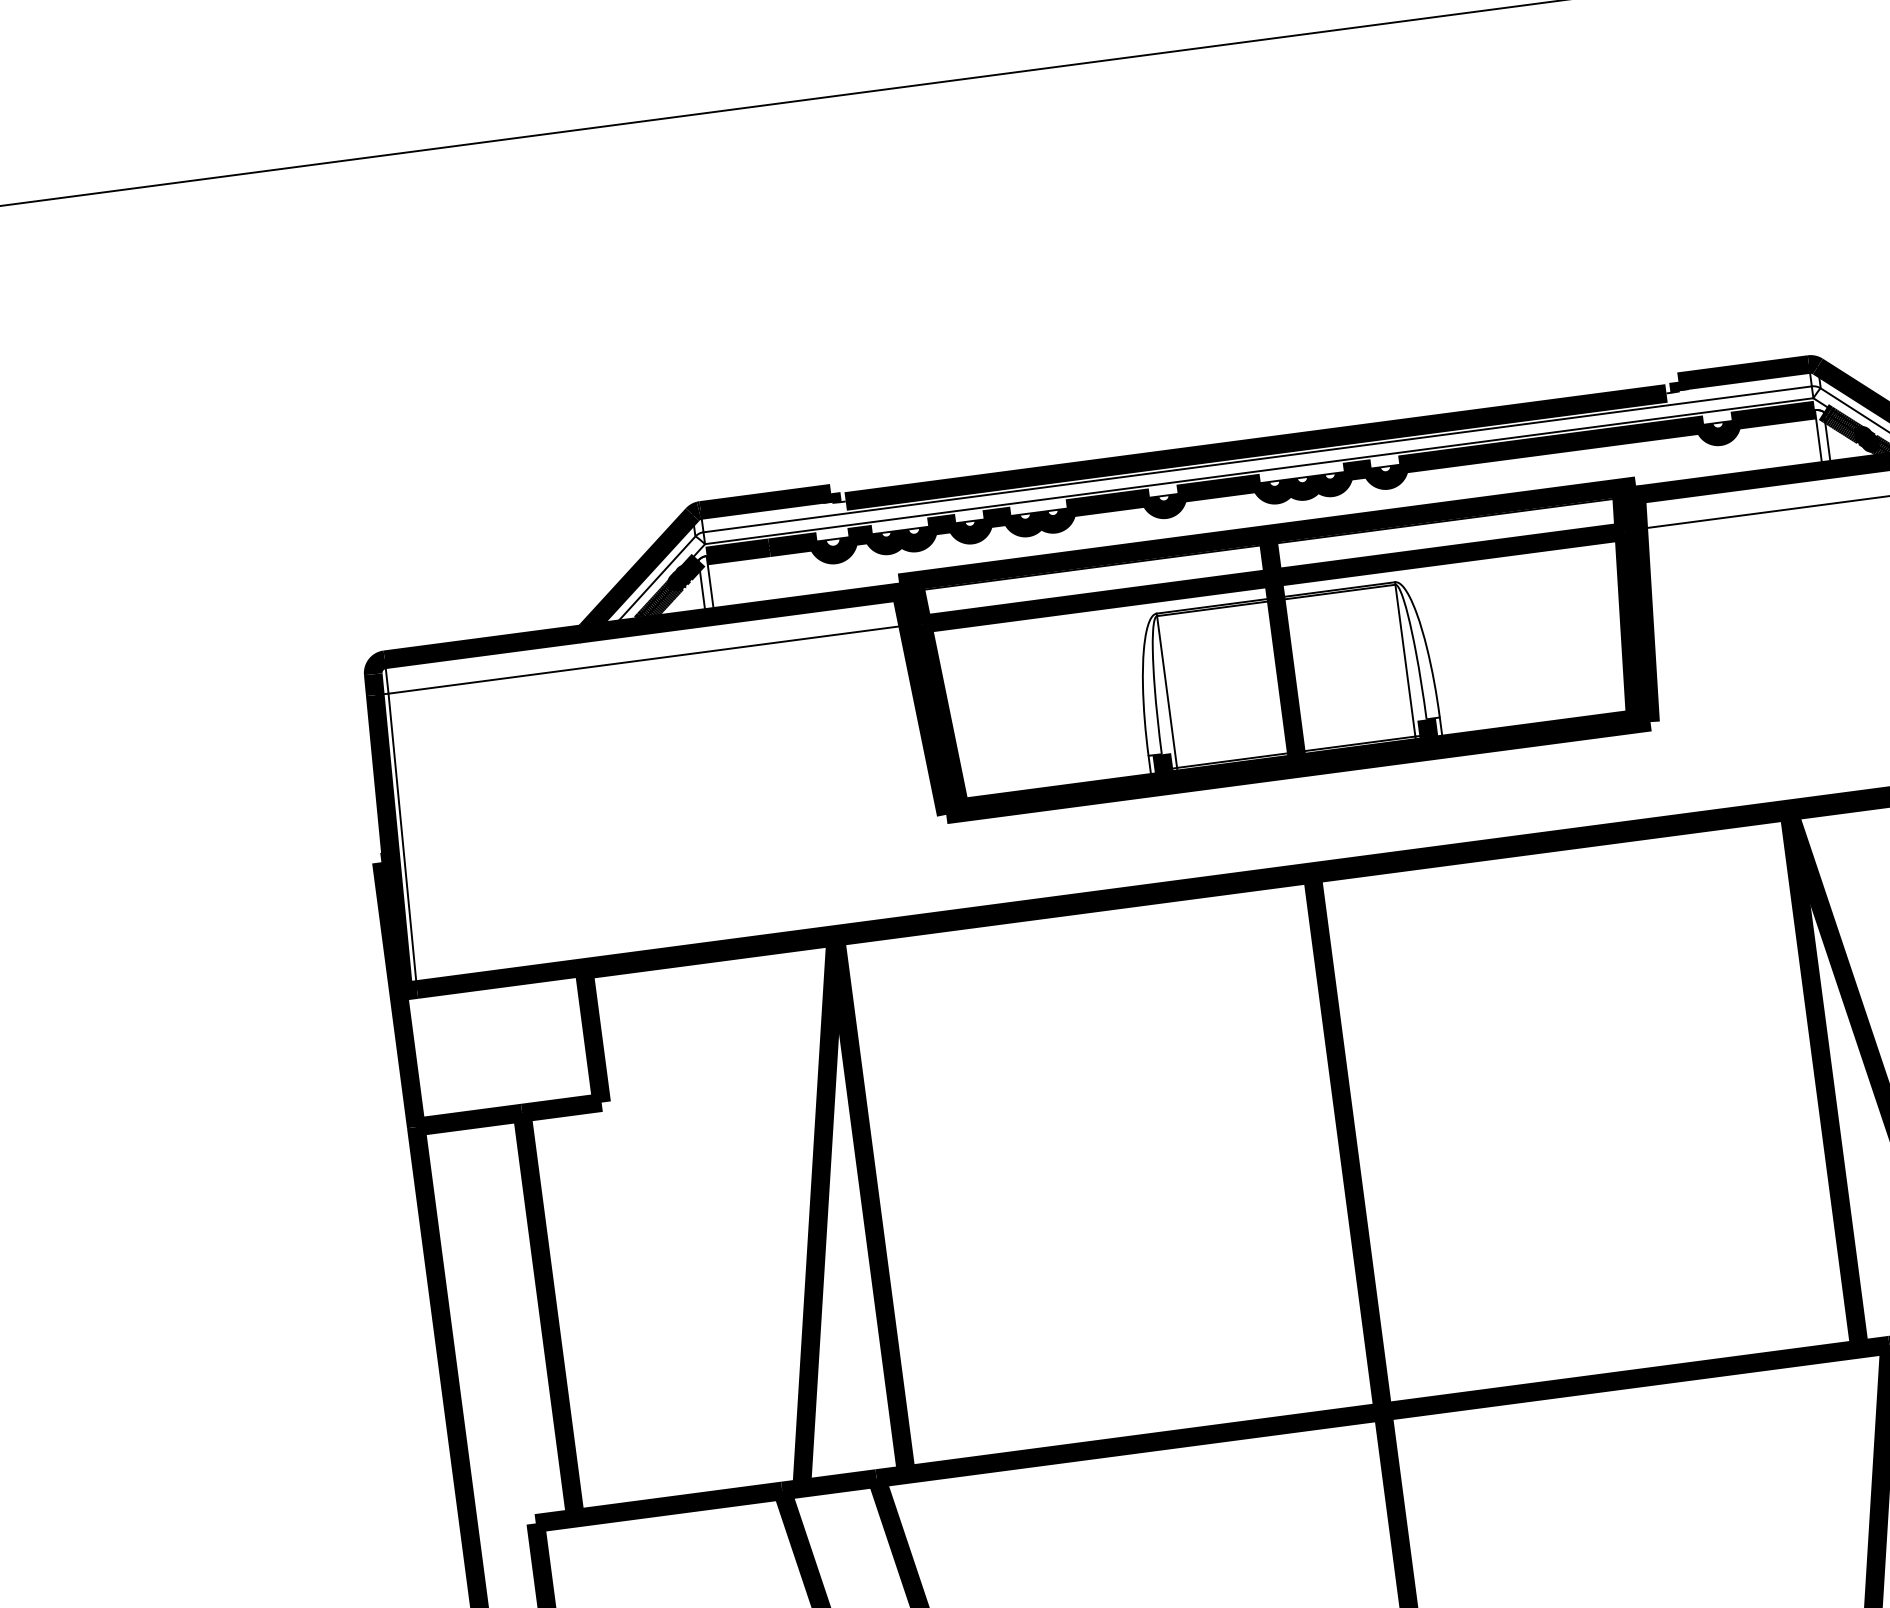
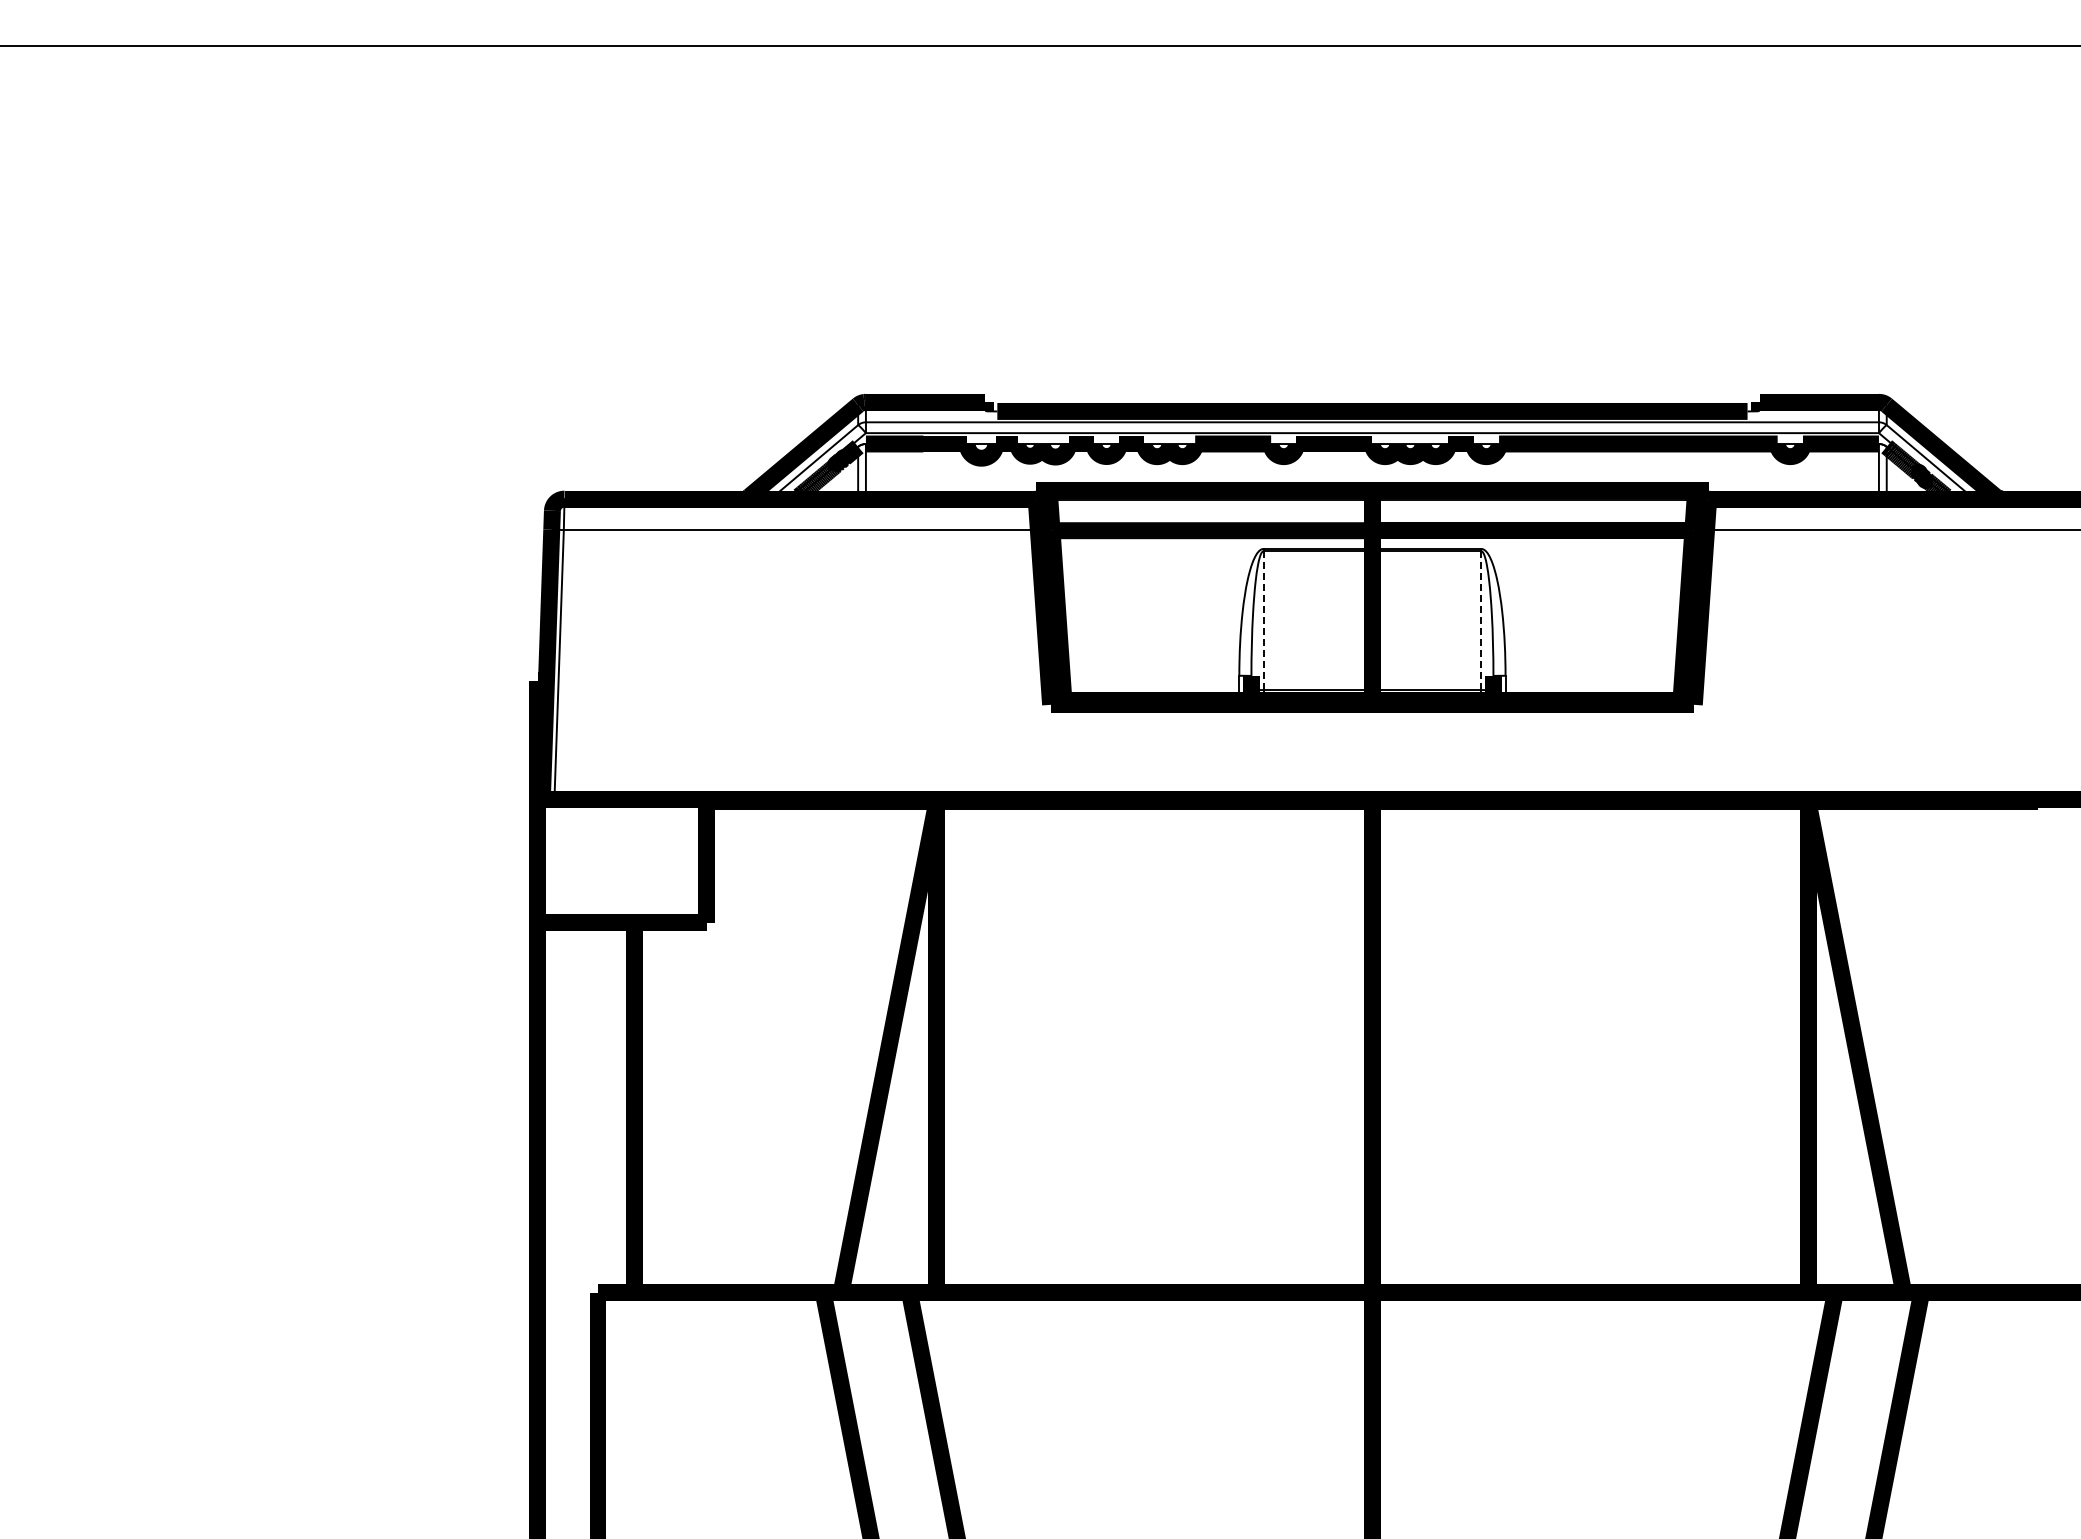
line: (1405, 660) -> (1481, 620), solid -> dashed
line: (1167, 691) -> (1263, 620), solid -> dashed

